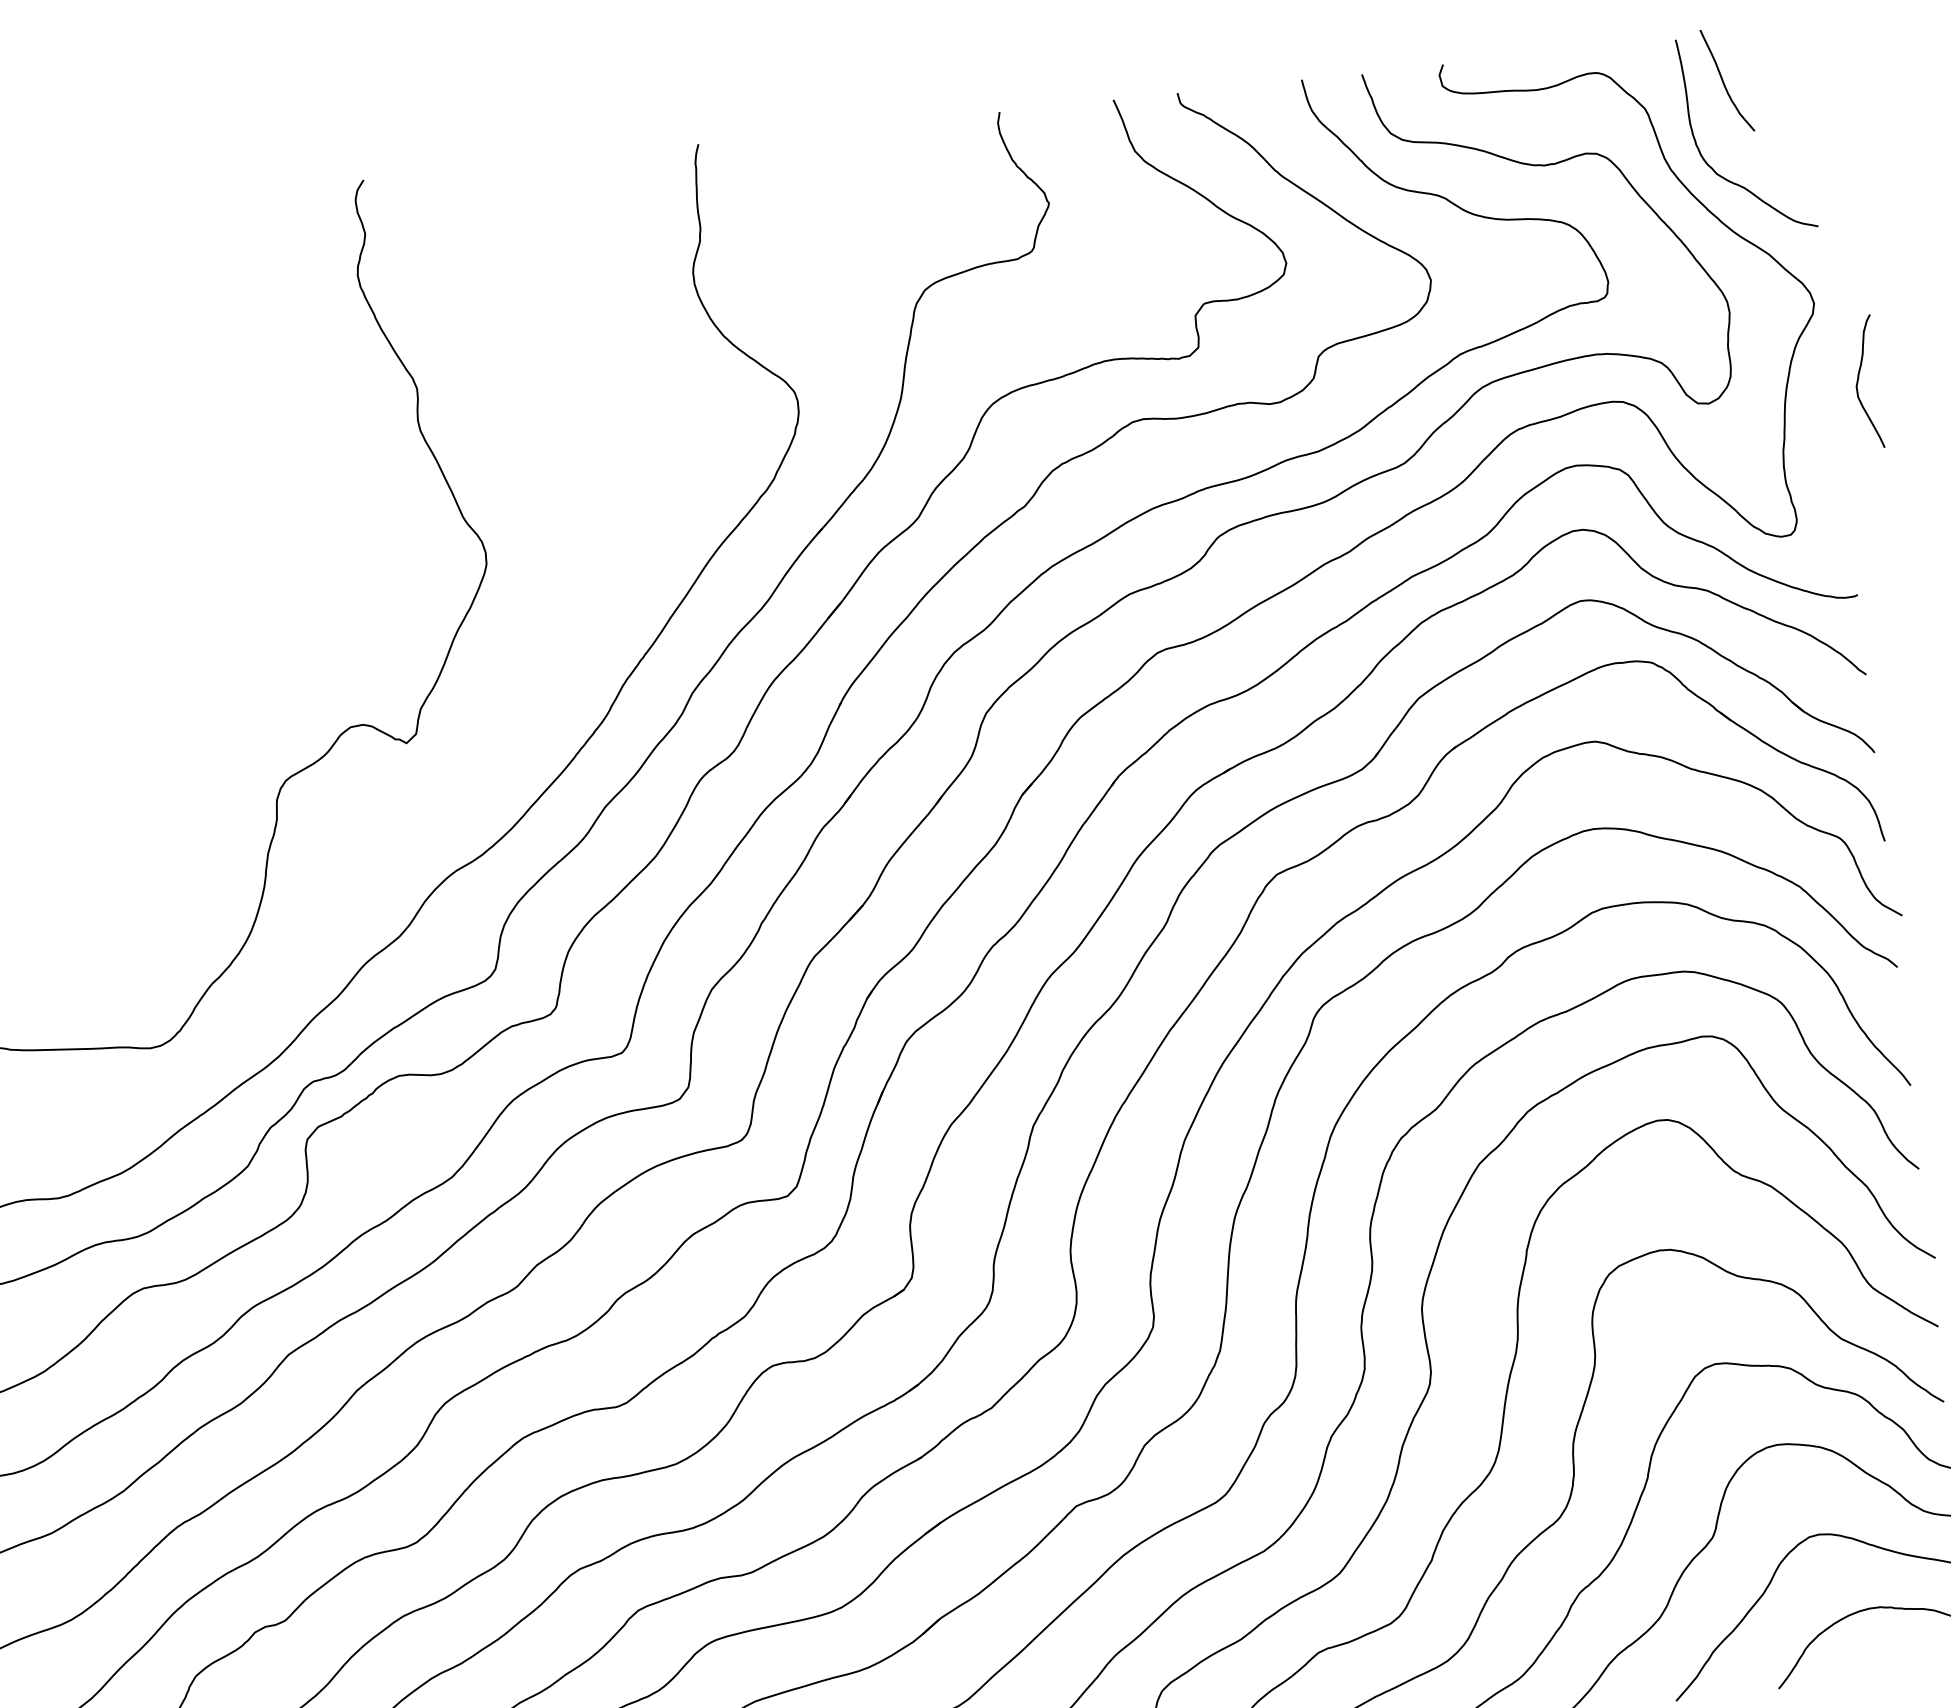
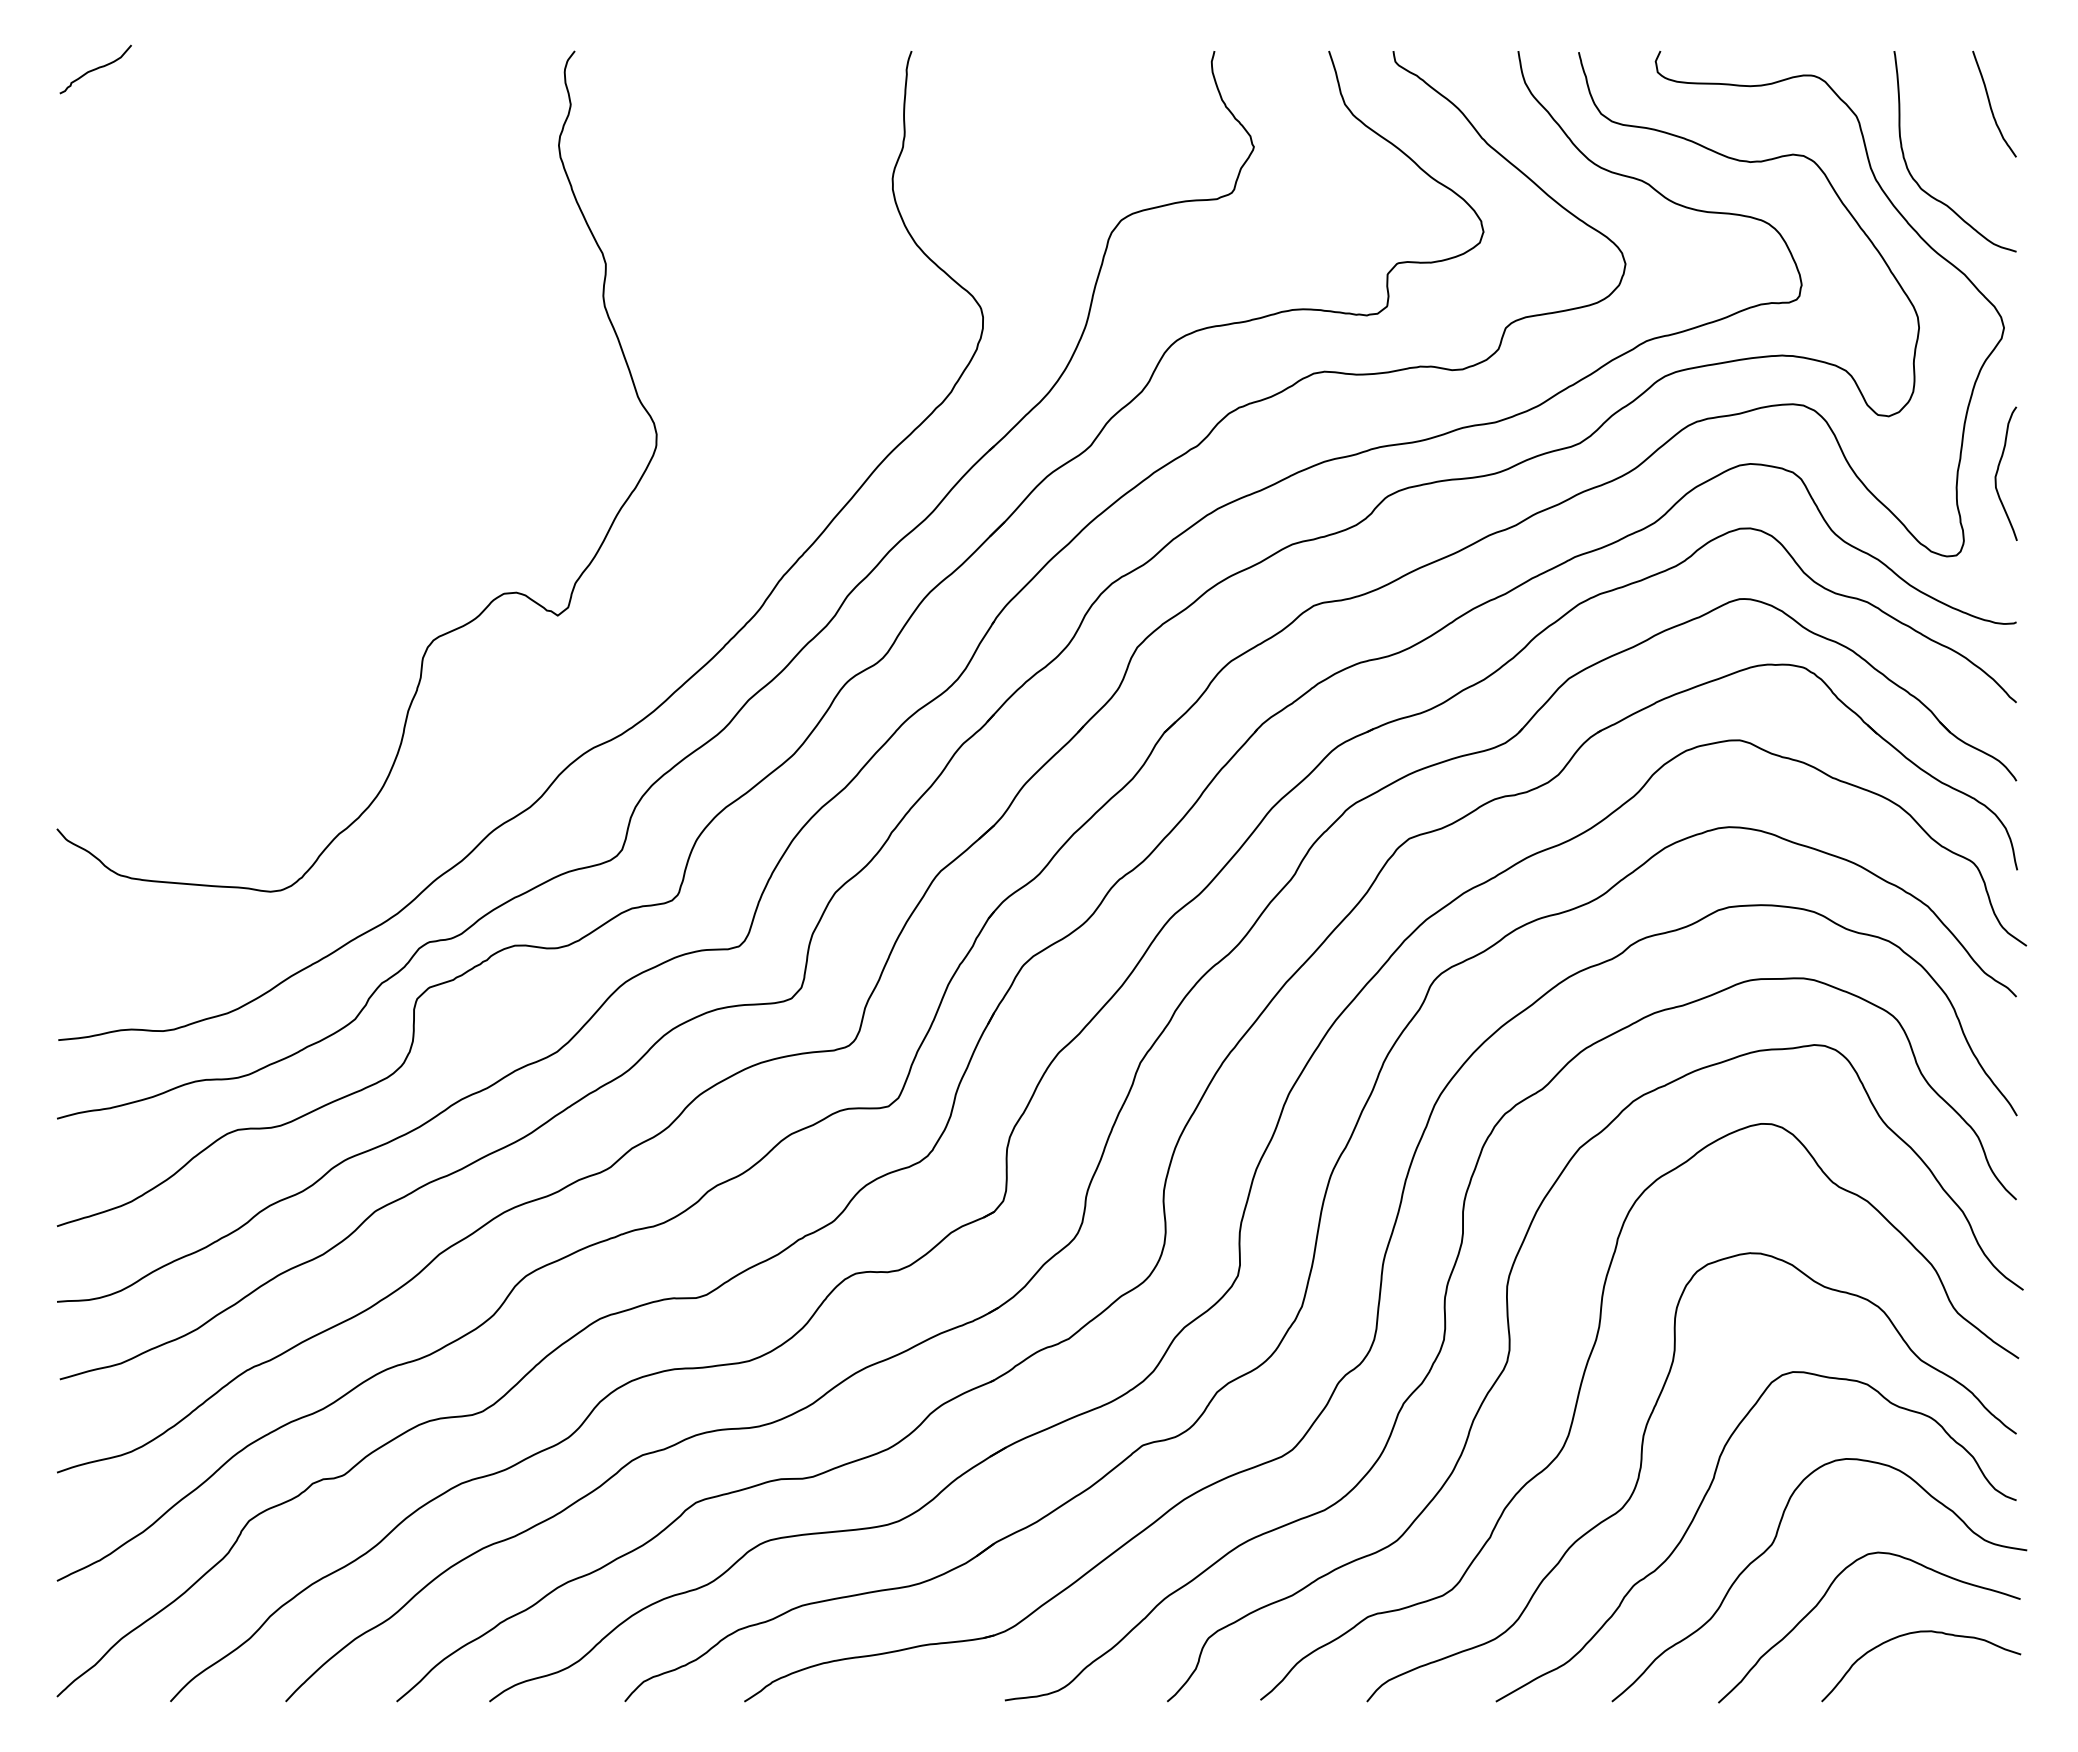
curve: (1724, 82) -> (1991, 105), moved
curve: (1859, 380) -> (1998, 471), moved

